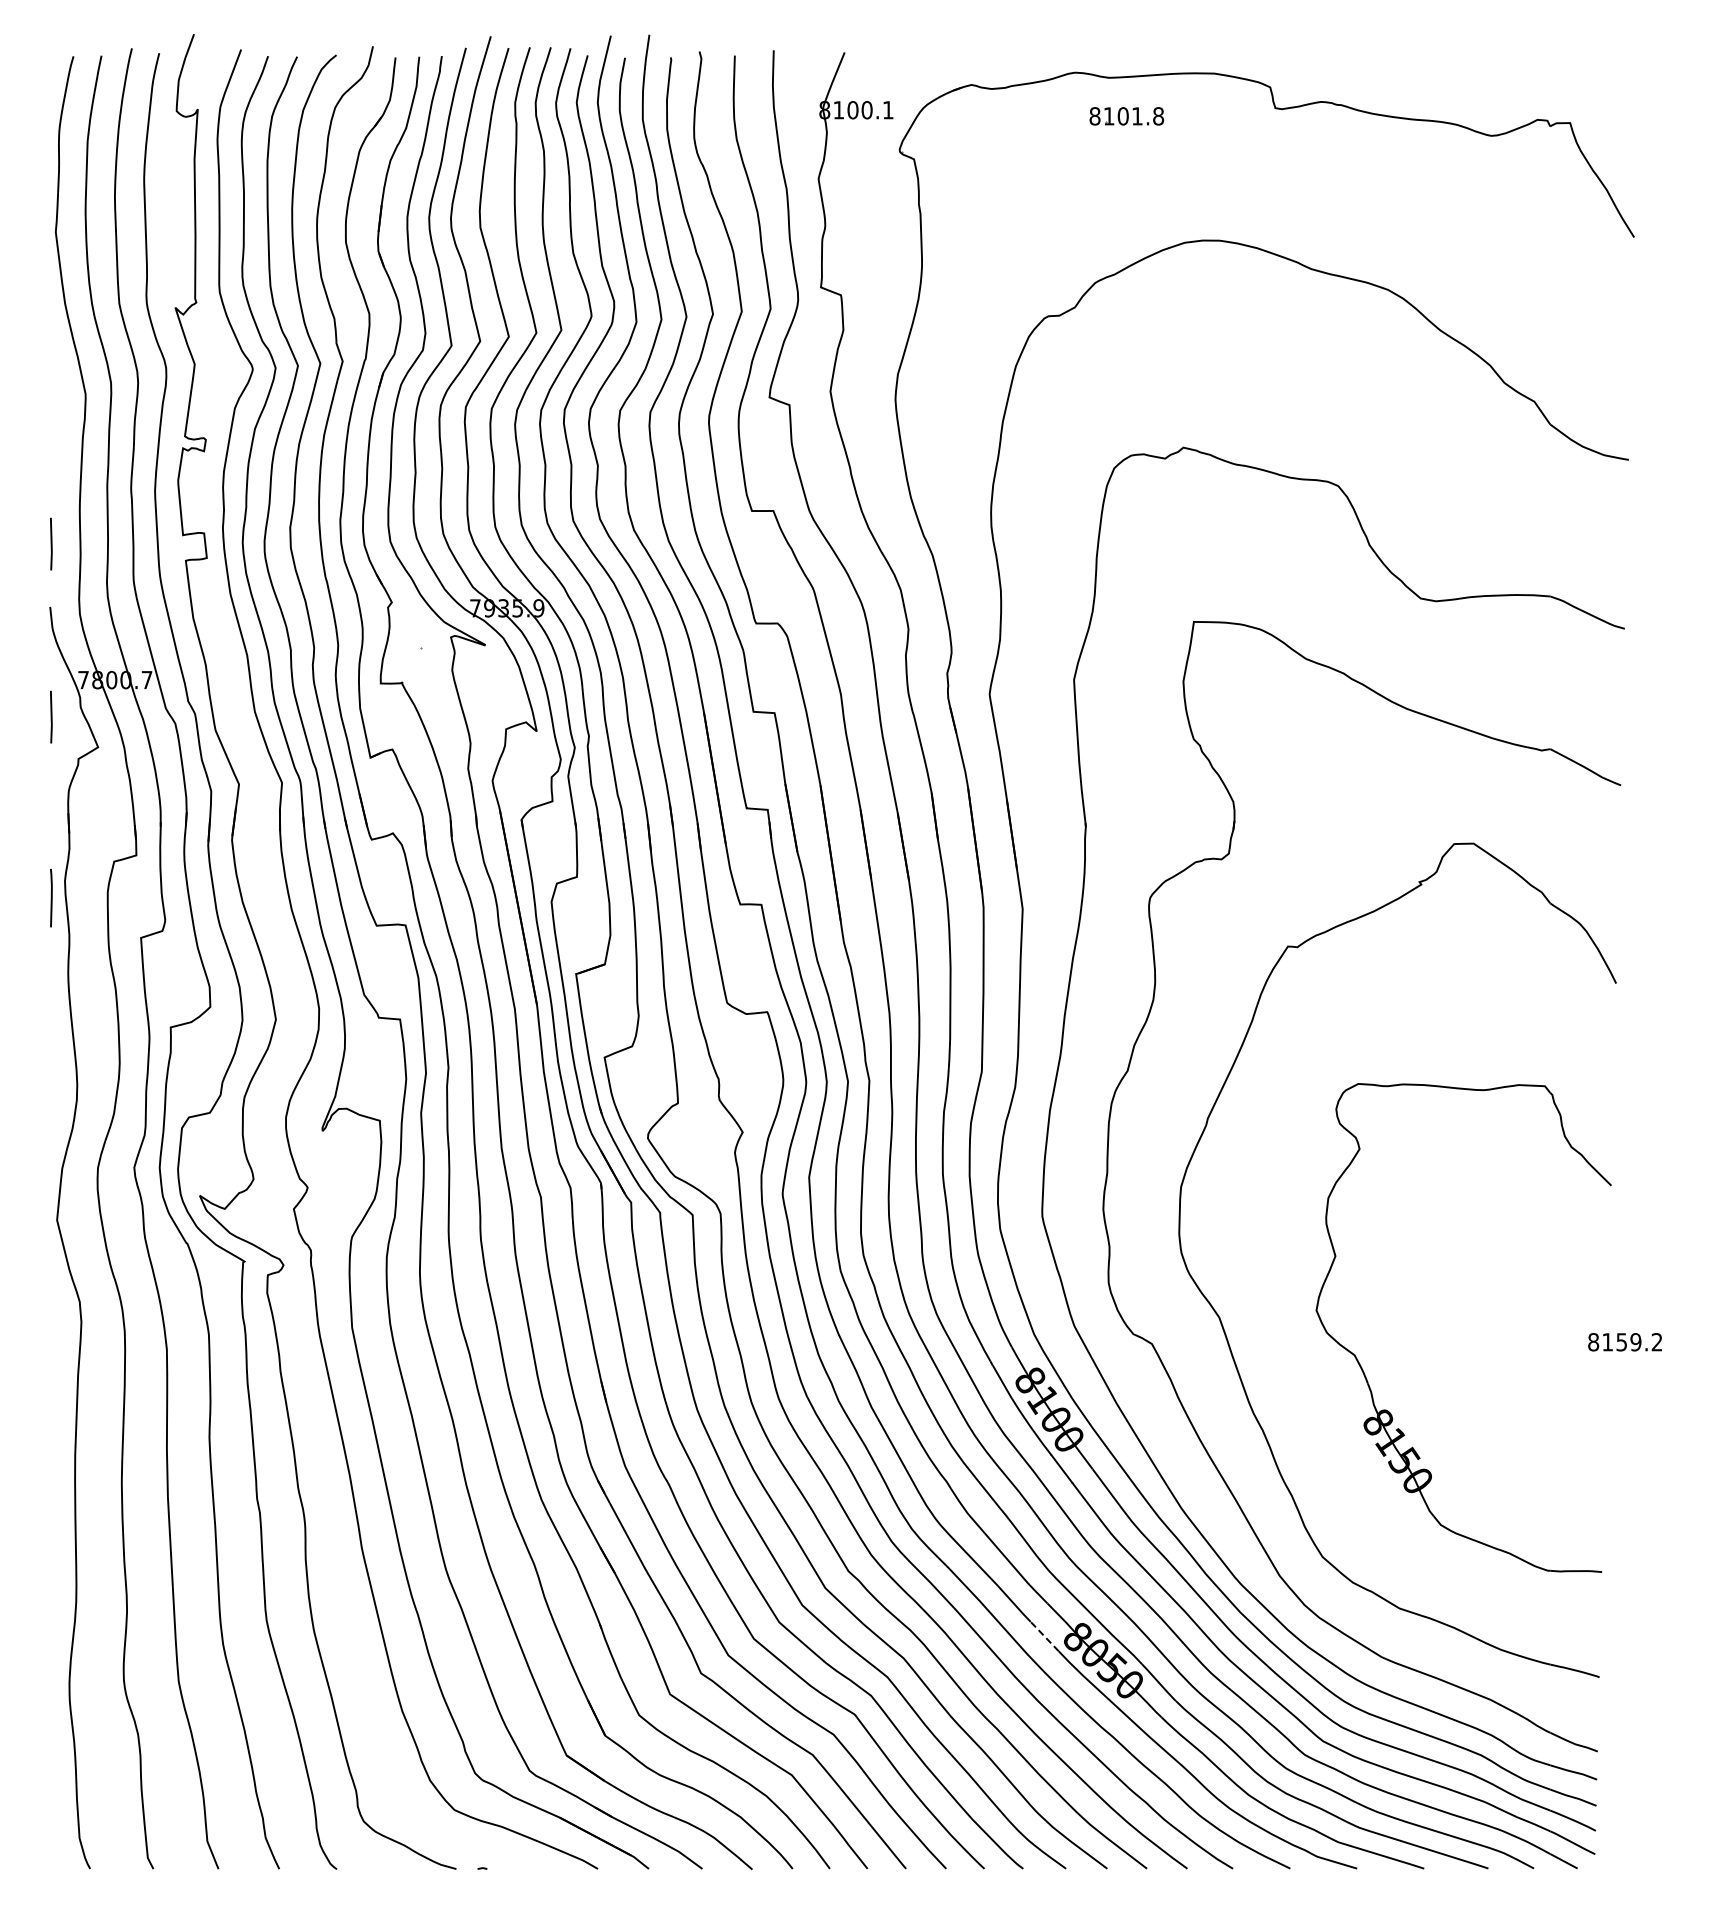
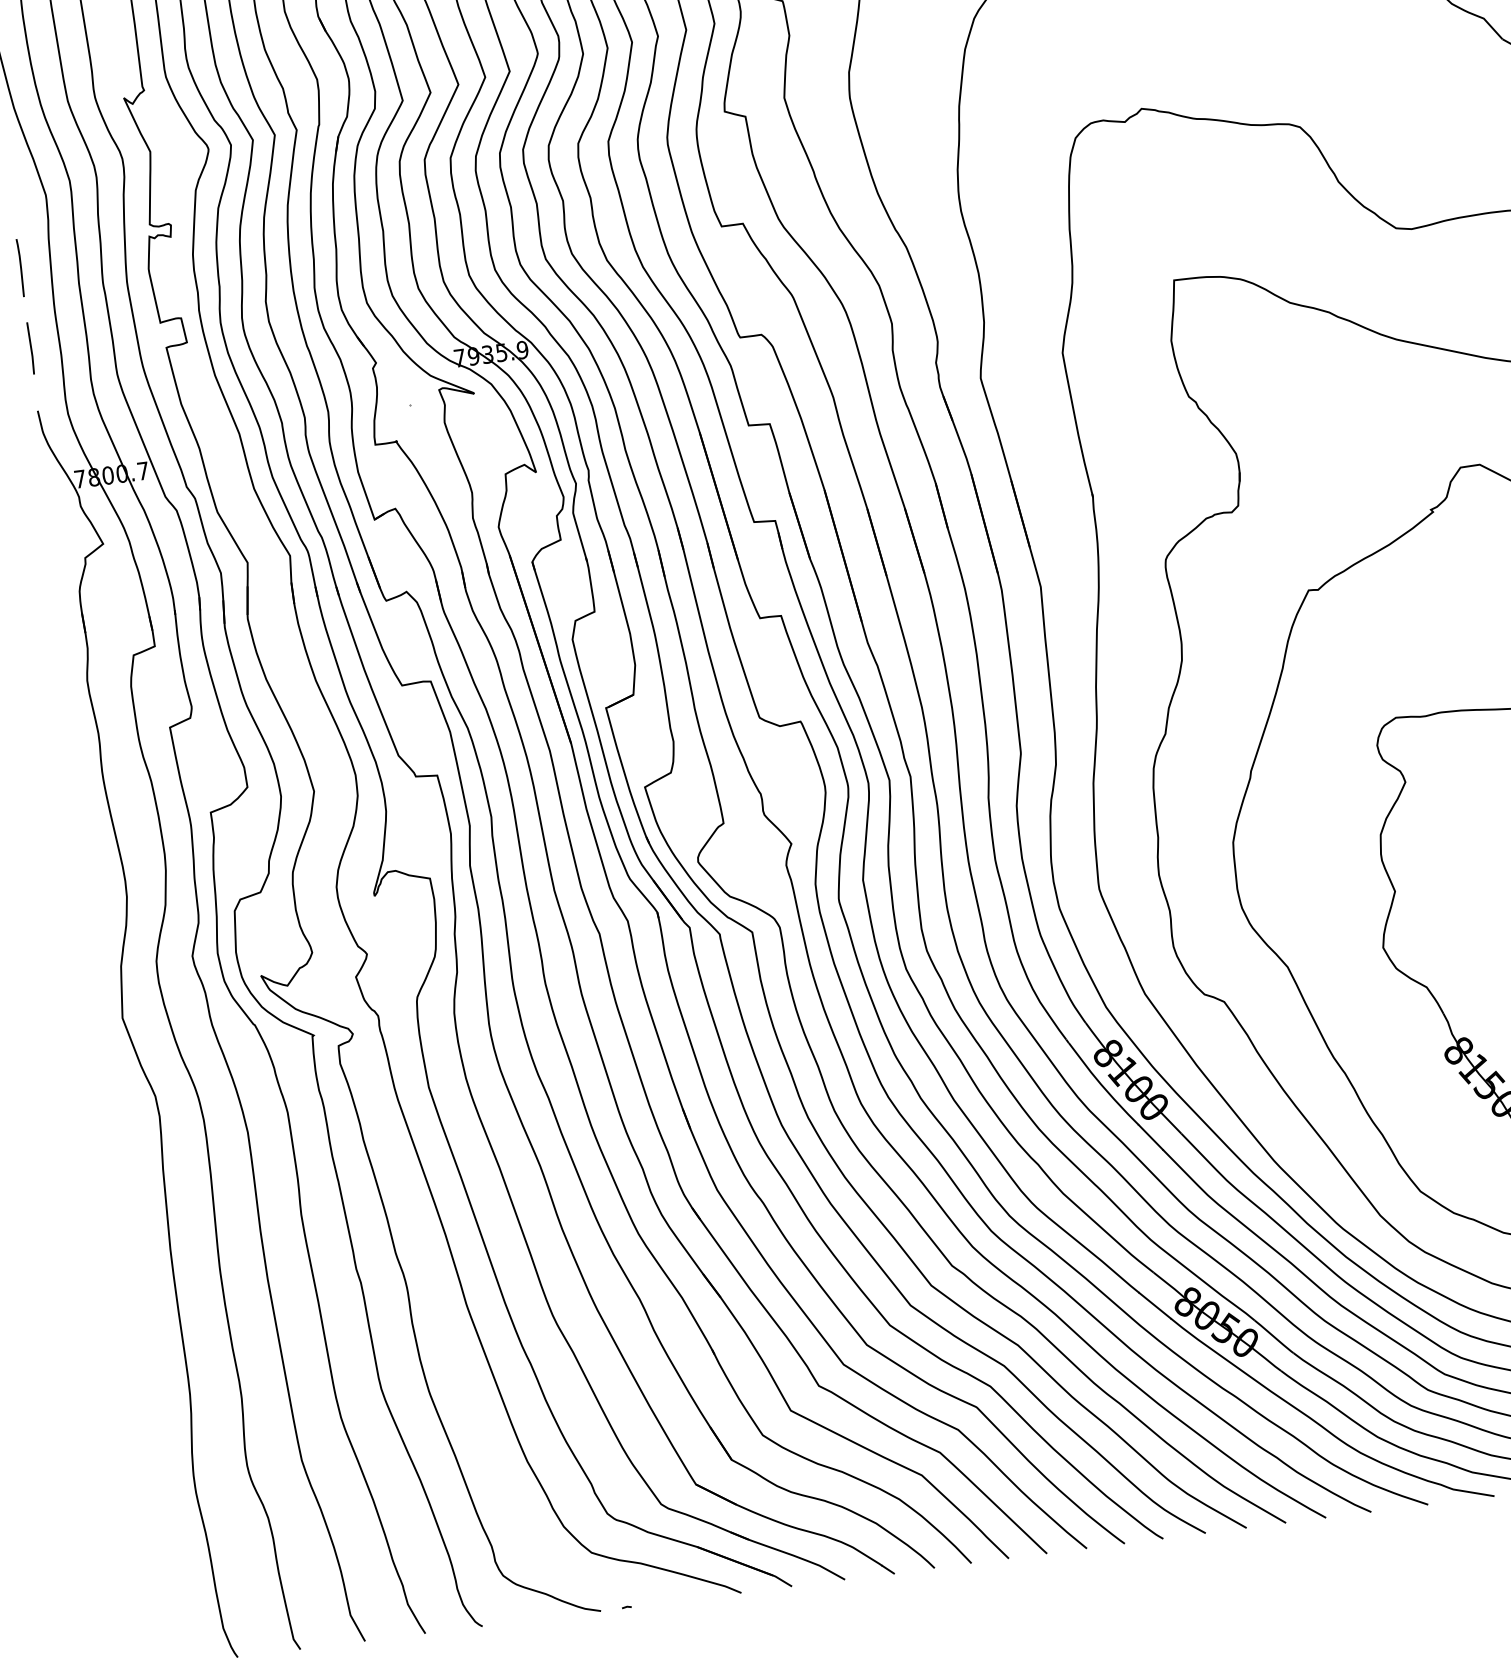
line: (51, 716) -> (52, 519), removed
line: (51, 897) -> (20, 267), moved
line: (1044, 1636) -> (1154, 1305), dashed -> solid

